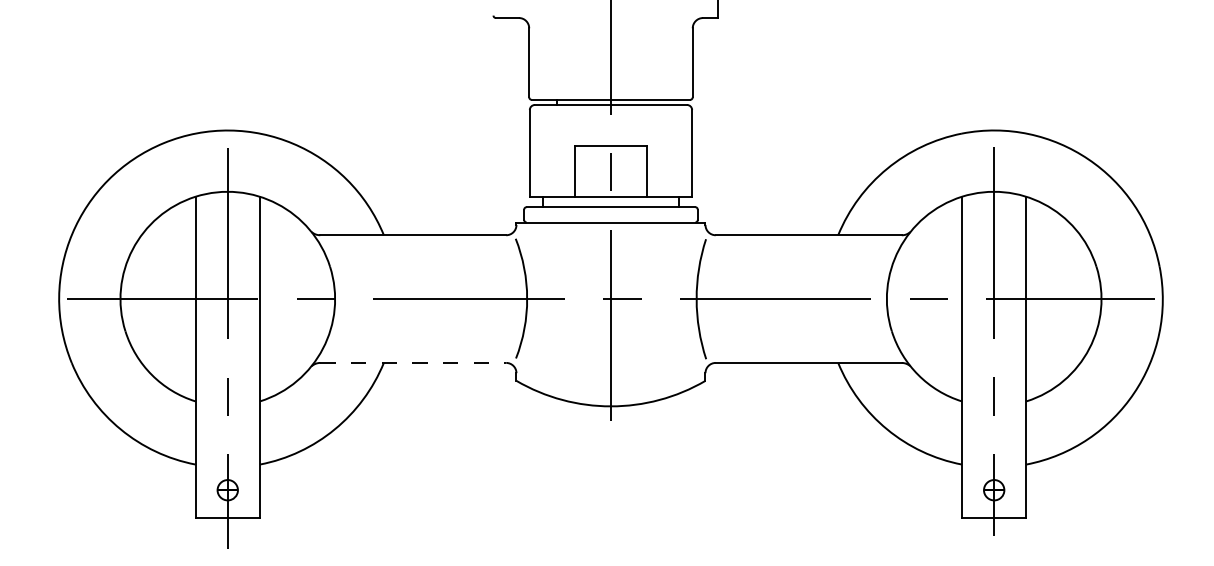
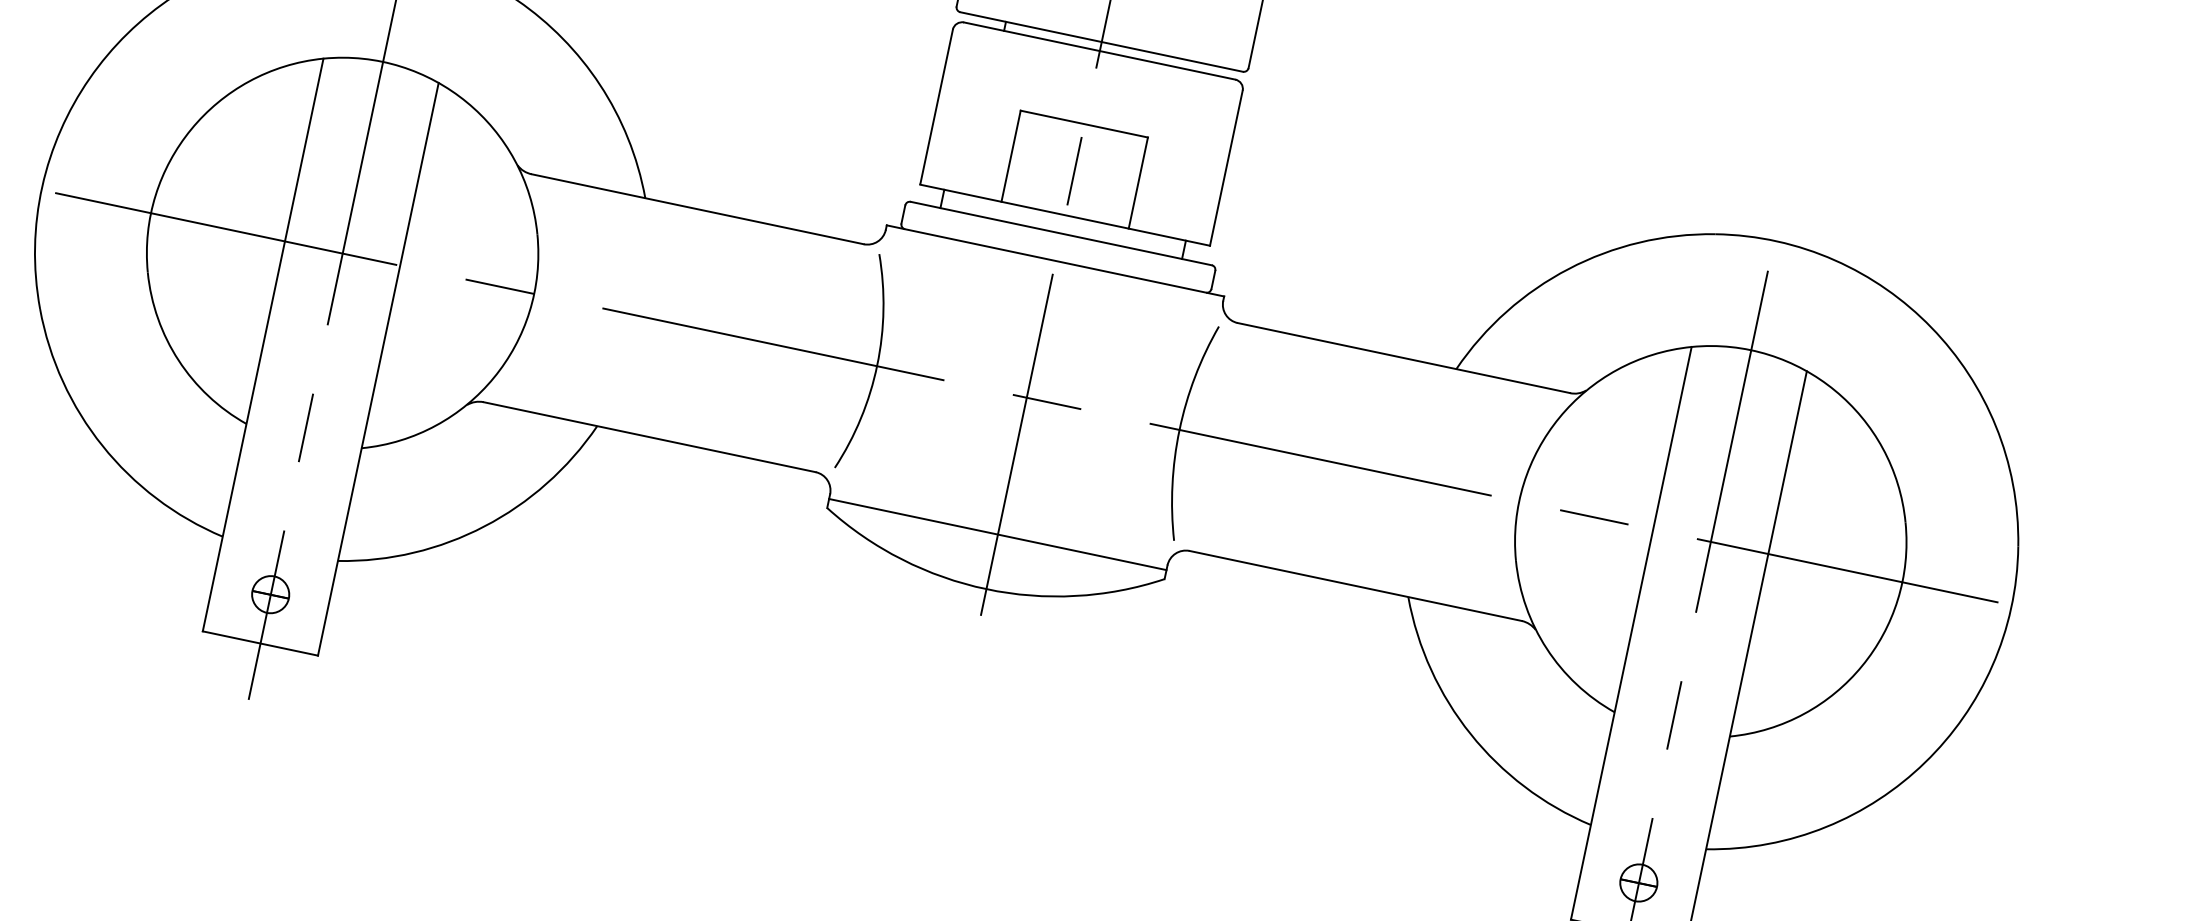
line: (413, 362) -> (650, 436), dashed -> solid
line: (610, 375) -> (997, 533), added

